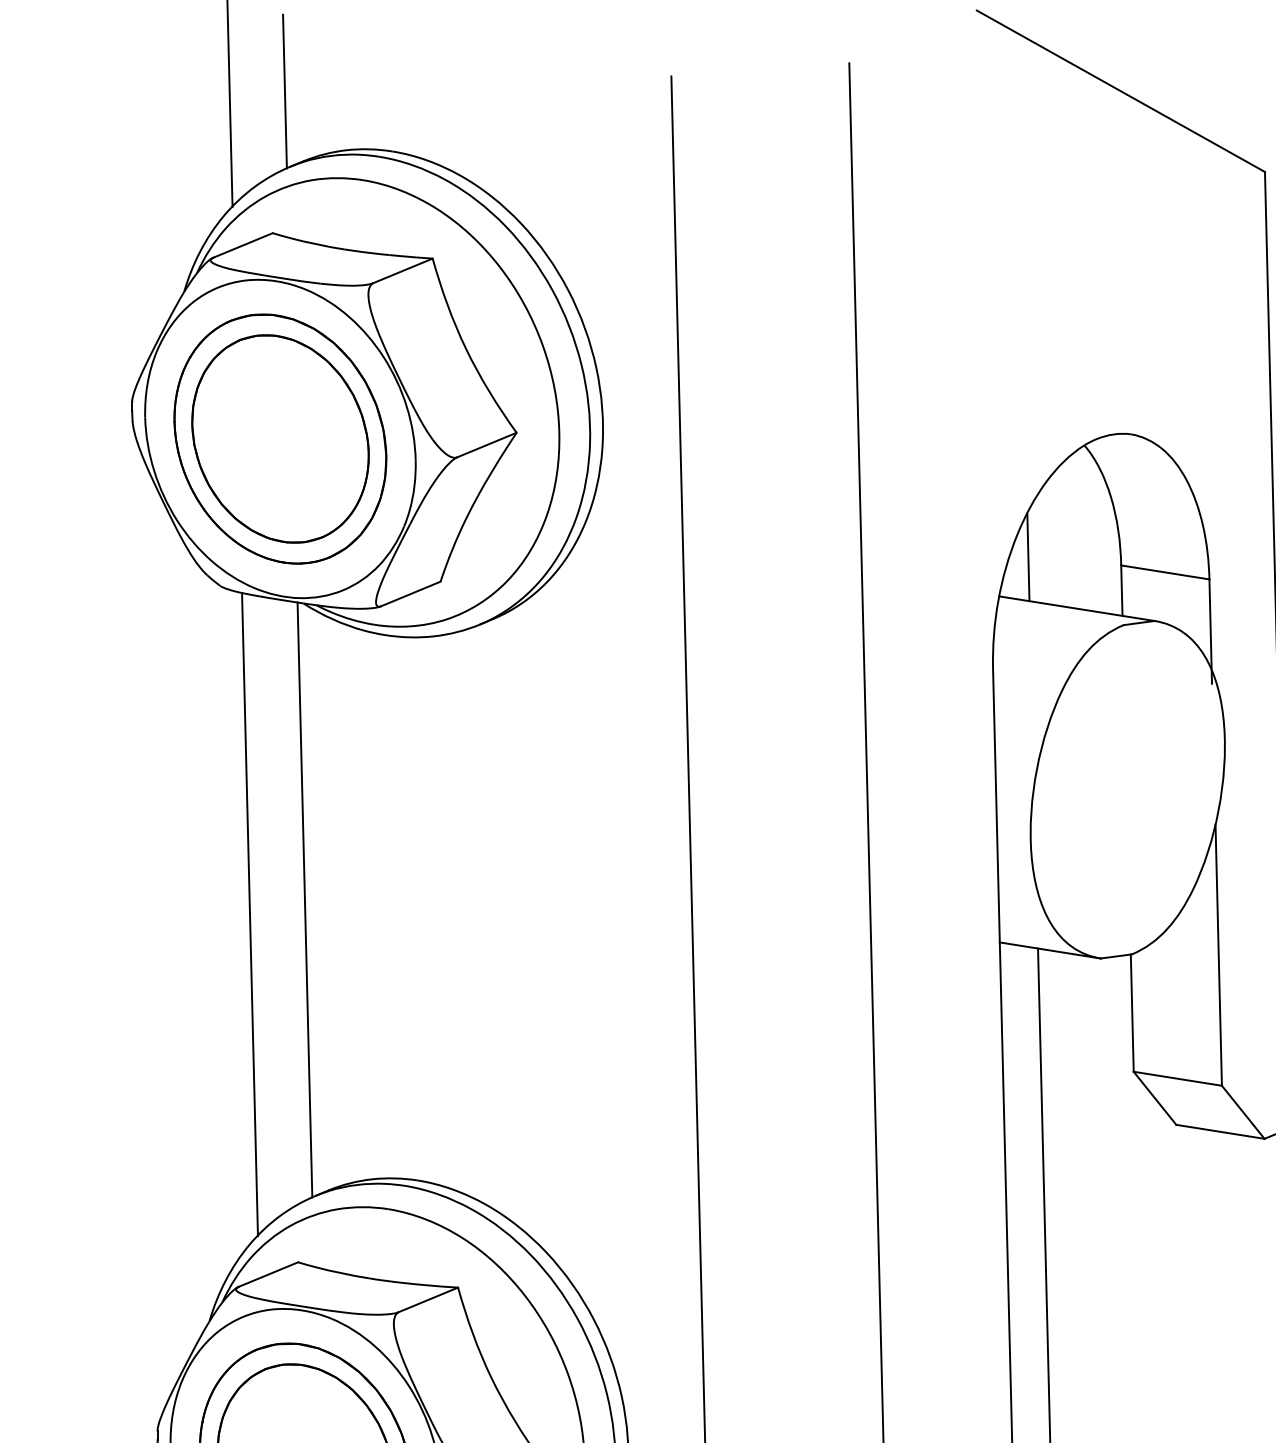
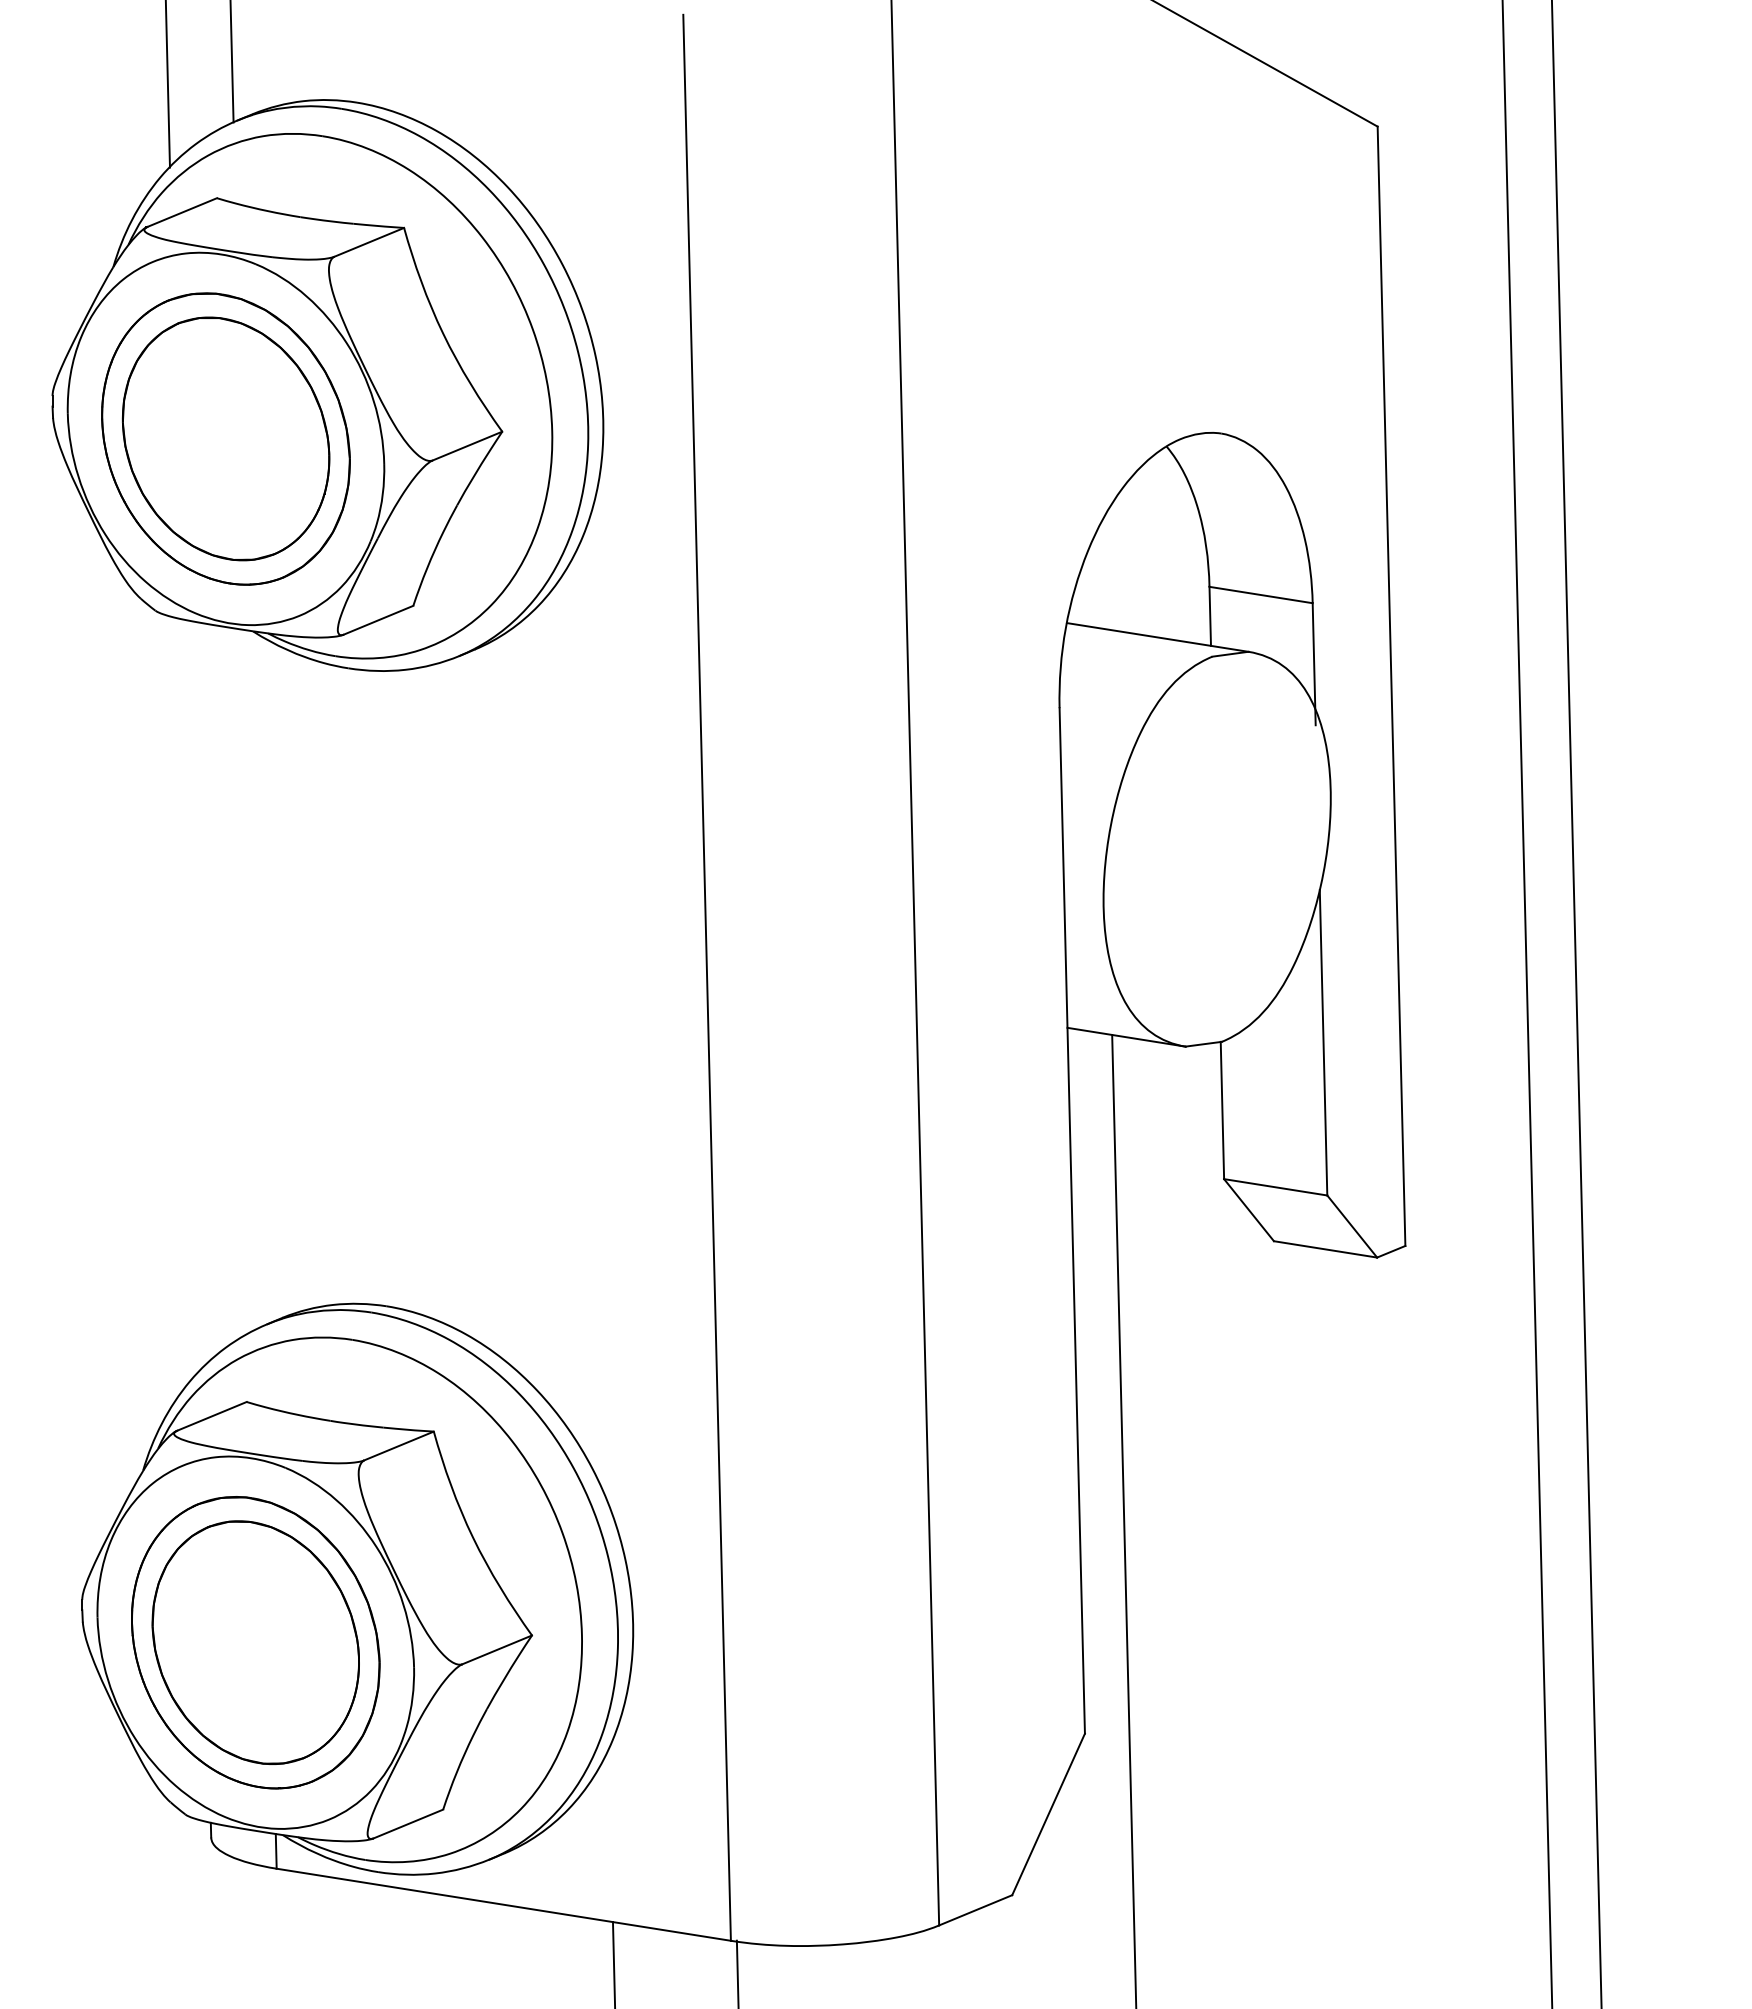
line: (1028, 557) -> (1100, 577), removed
line: (304, 900) -> (254, 978), removed
line: (250, 914) -> (190, 995), removed

